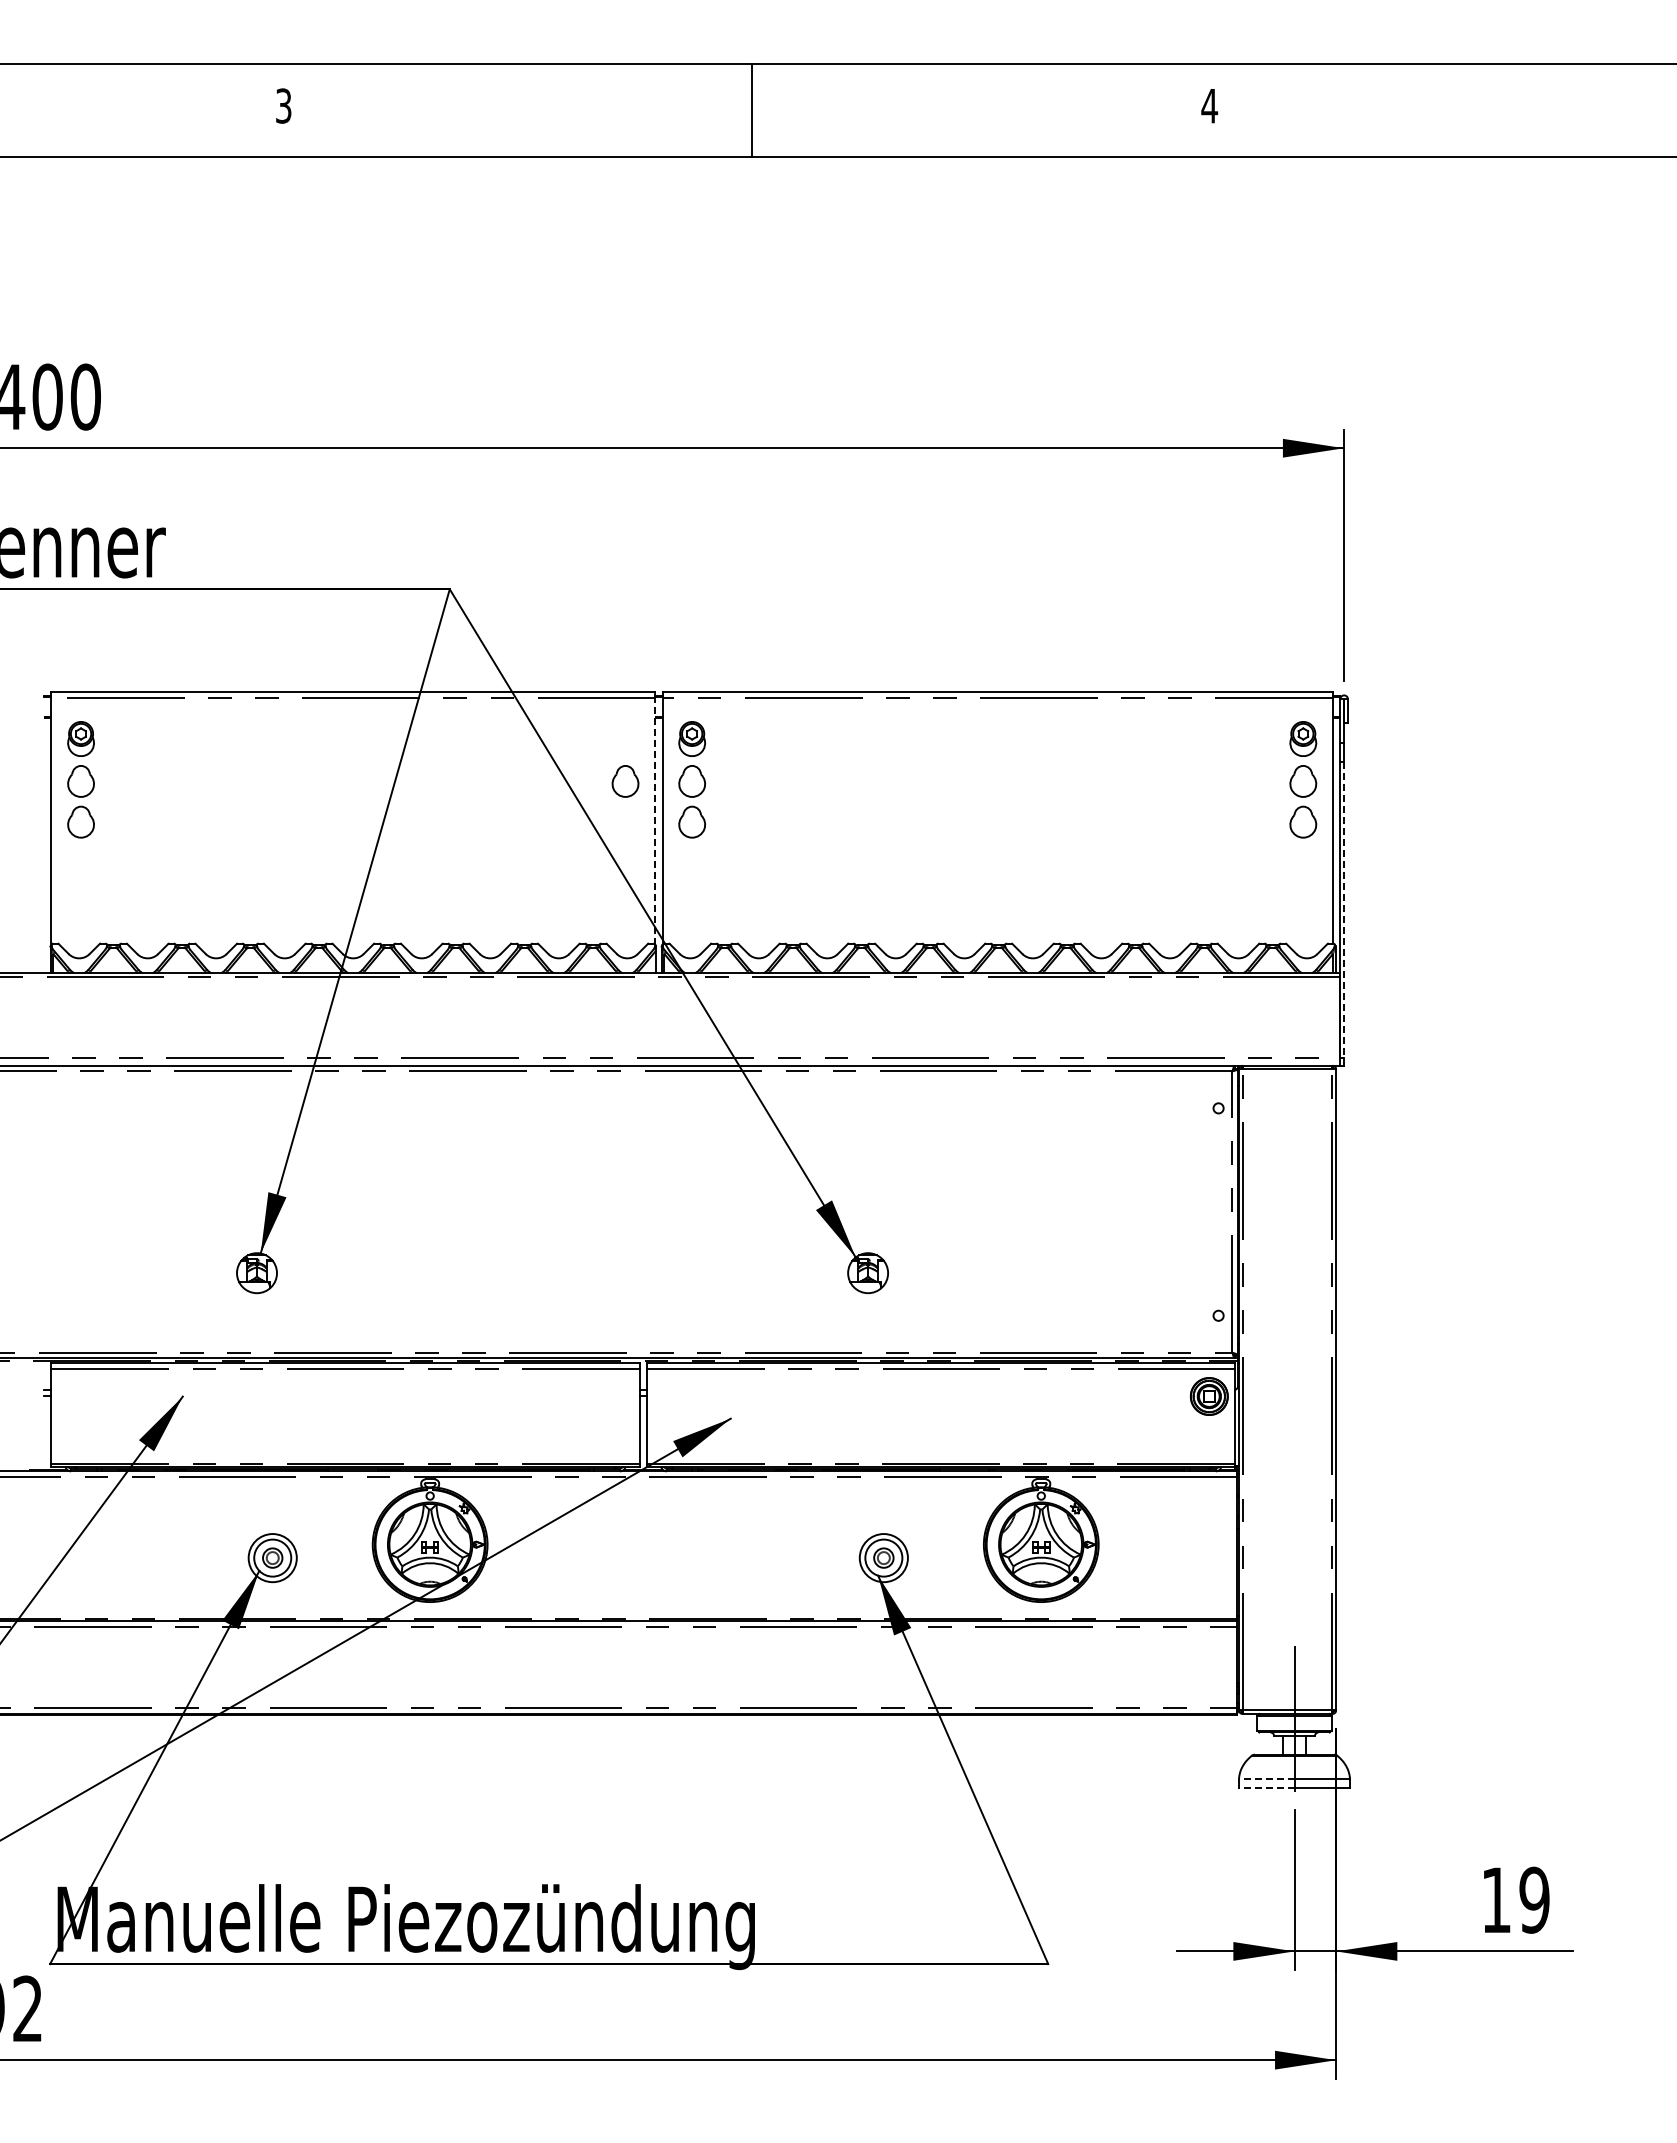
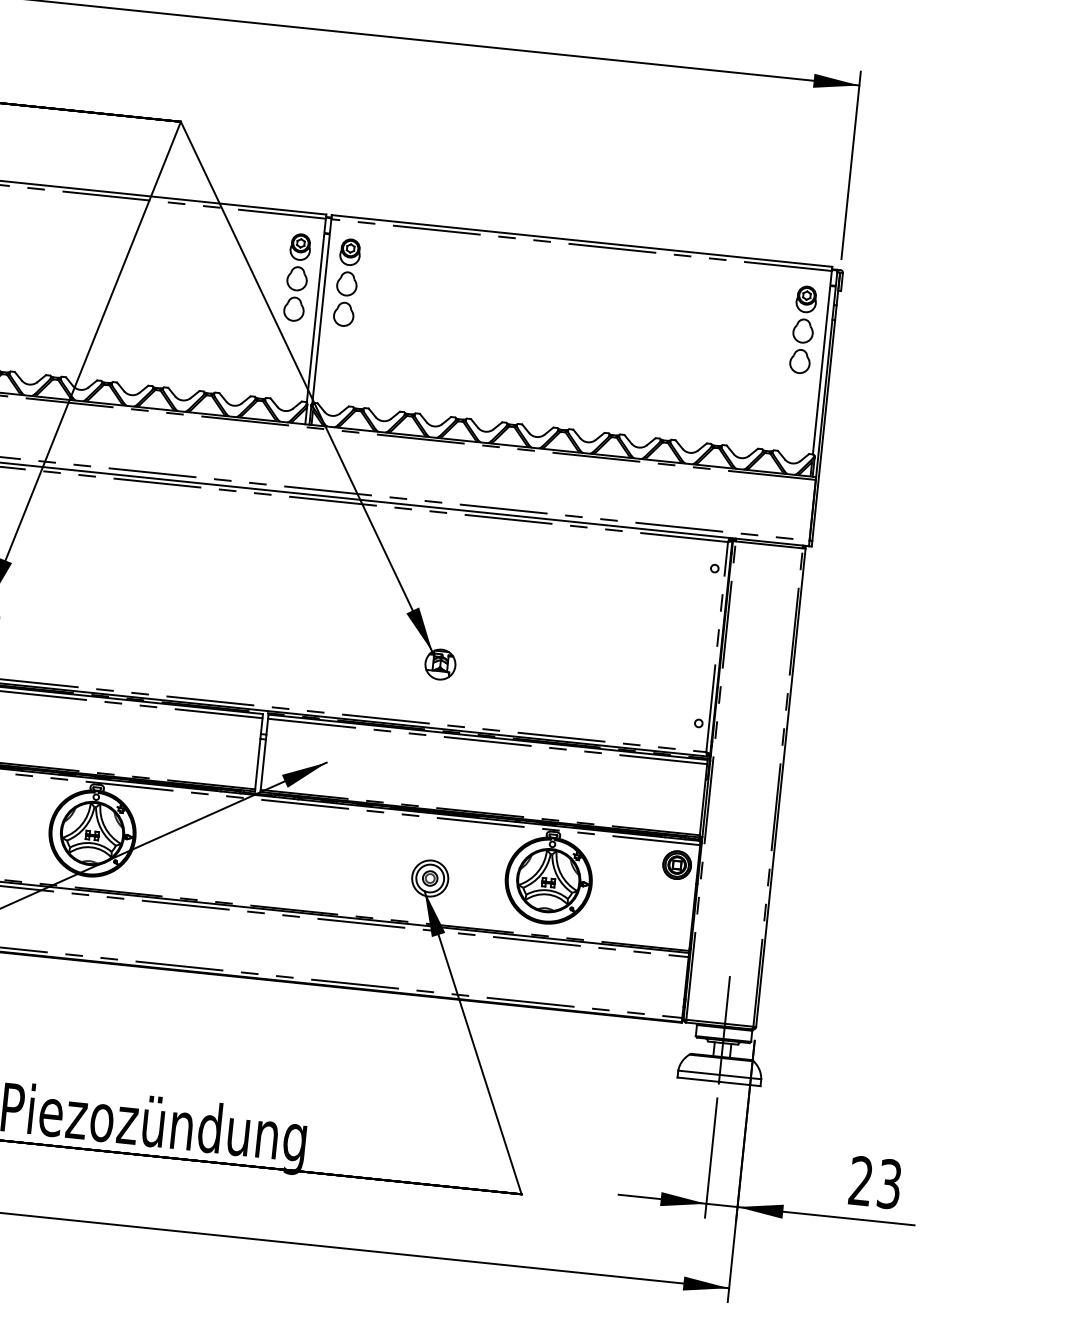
part: (625, 738) -> (300, 246), added
line: (655, 820) -> (316, 310), dashed -> solid
part: (625, 821) -> (294, 308), added
line: (1344, 910) -> (824, 430), dashed -> solid
part: (1208, 1396) -> (676, 865), moved
line: (1266, 1778) -> (698, 1072), dashed -> solid
line: (1266, 1788) -> (698, 1080), dashed -> solid
text: (1515, 1899) -> (875, 1182), 19 -> 23

